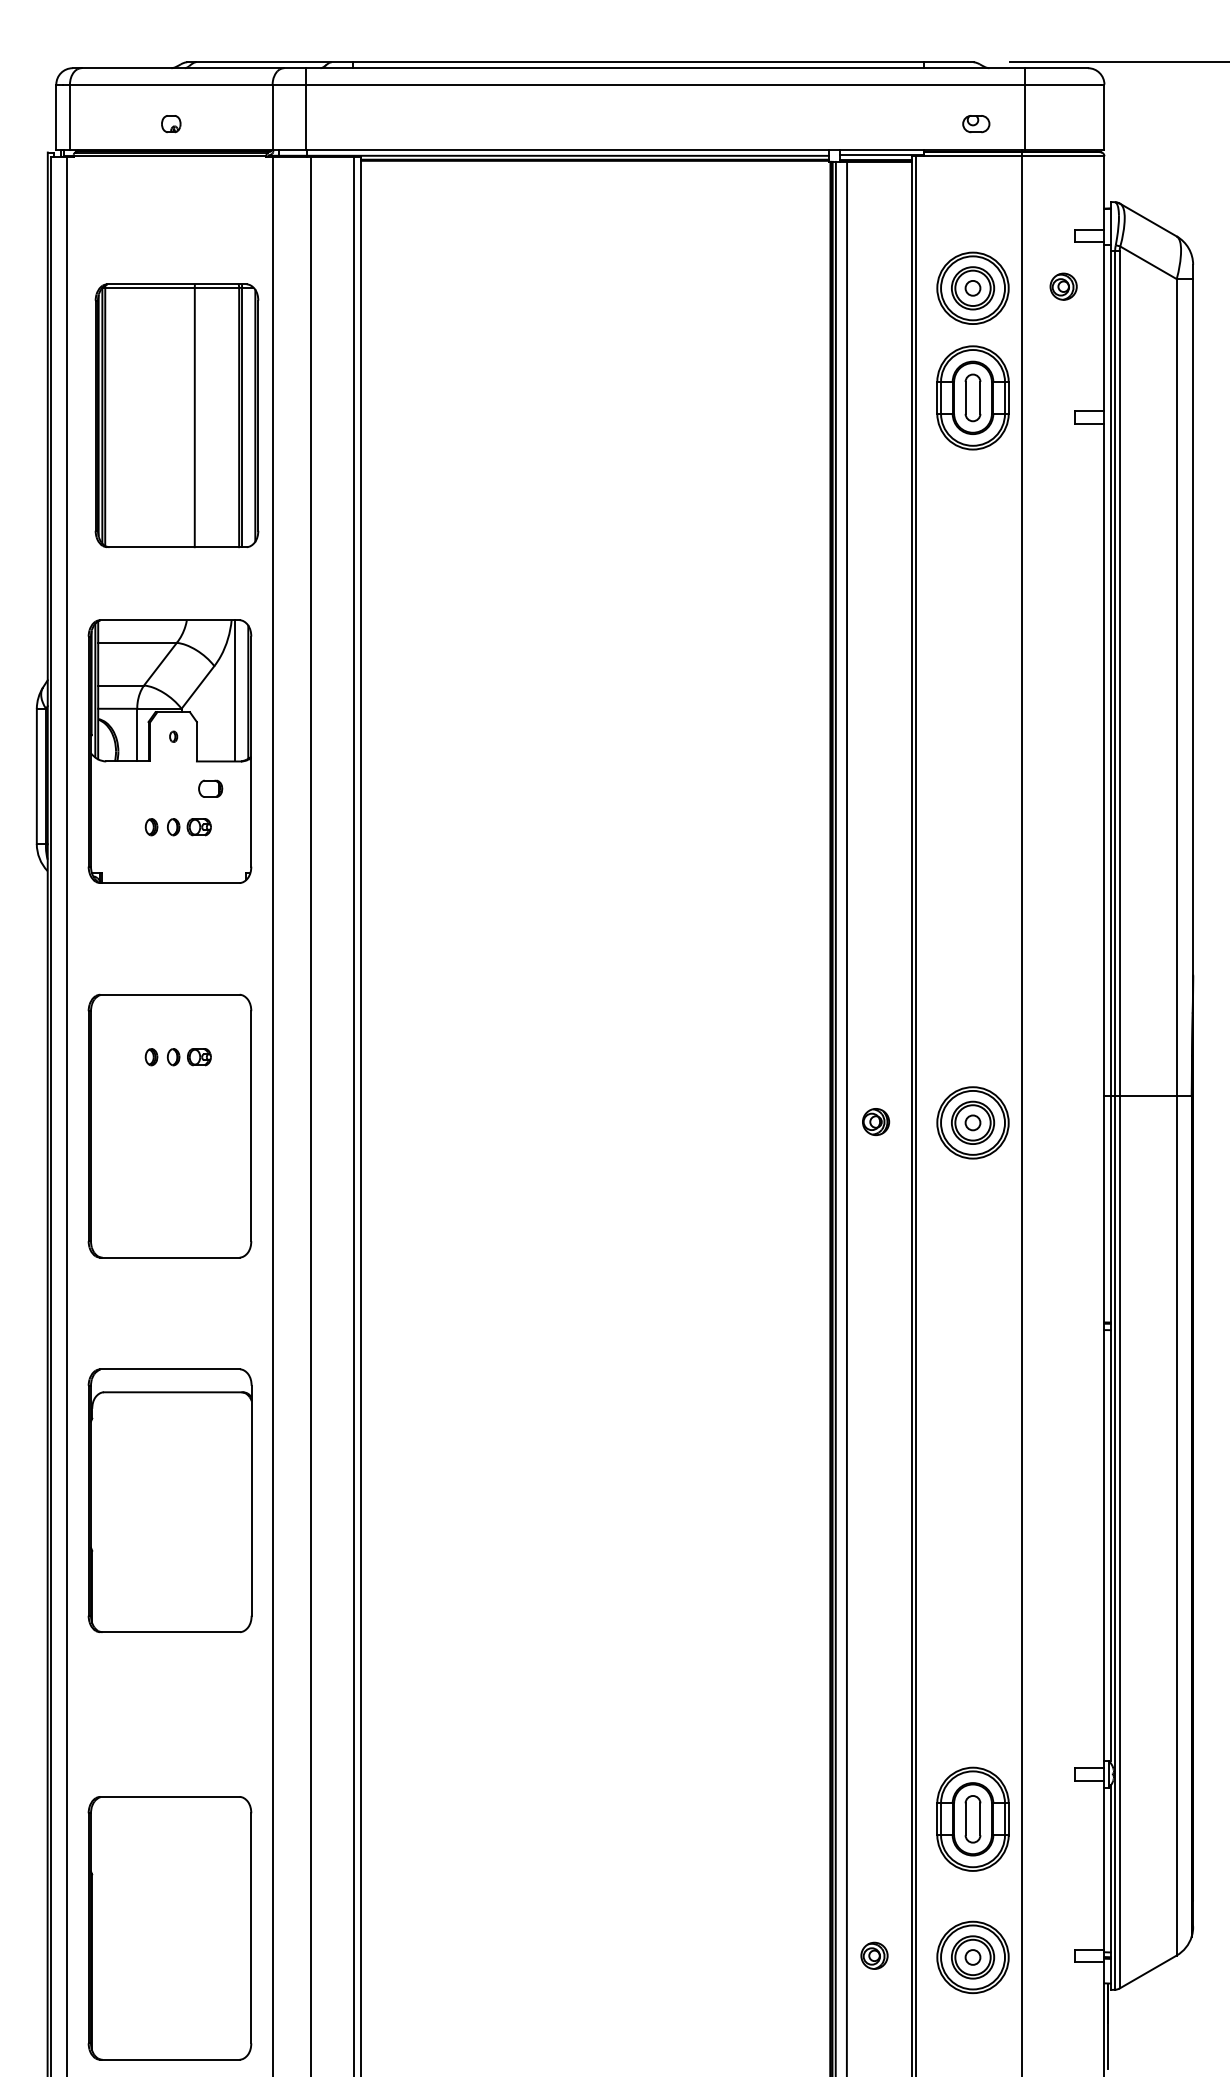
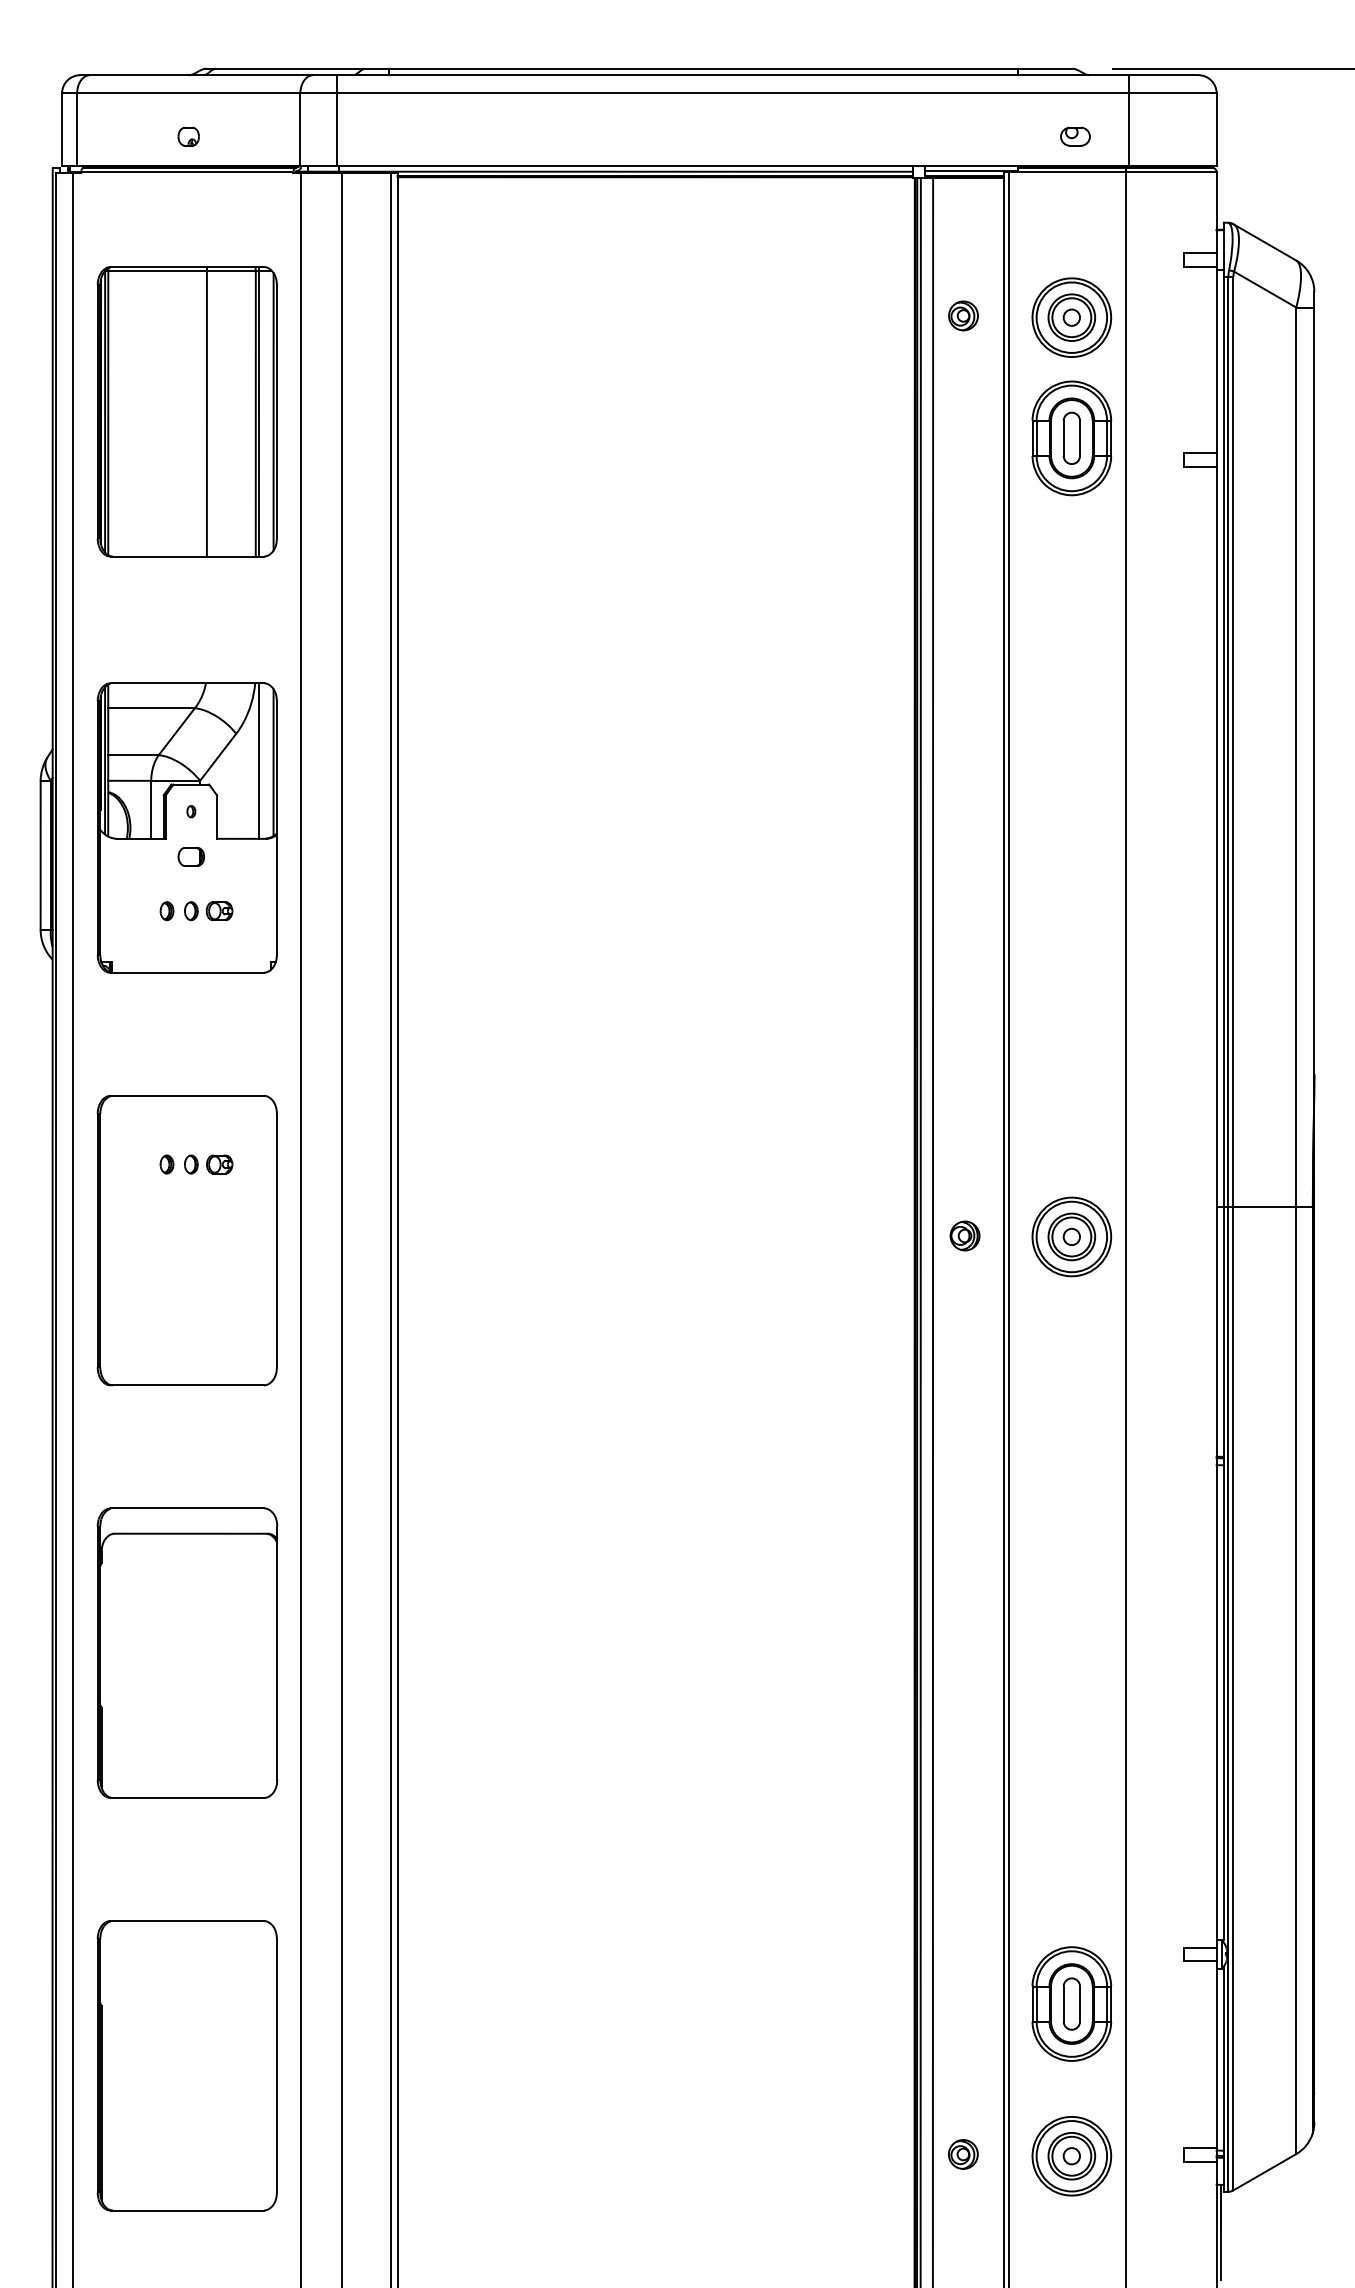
part: (1063, 286) -> (963, 315), moved
part: (176, 415) -> (186, 411), moved
part: (210, 788) -> (191, 856), moved
part: (169, 1928) -> (186, 2065), moved

